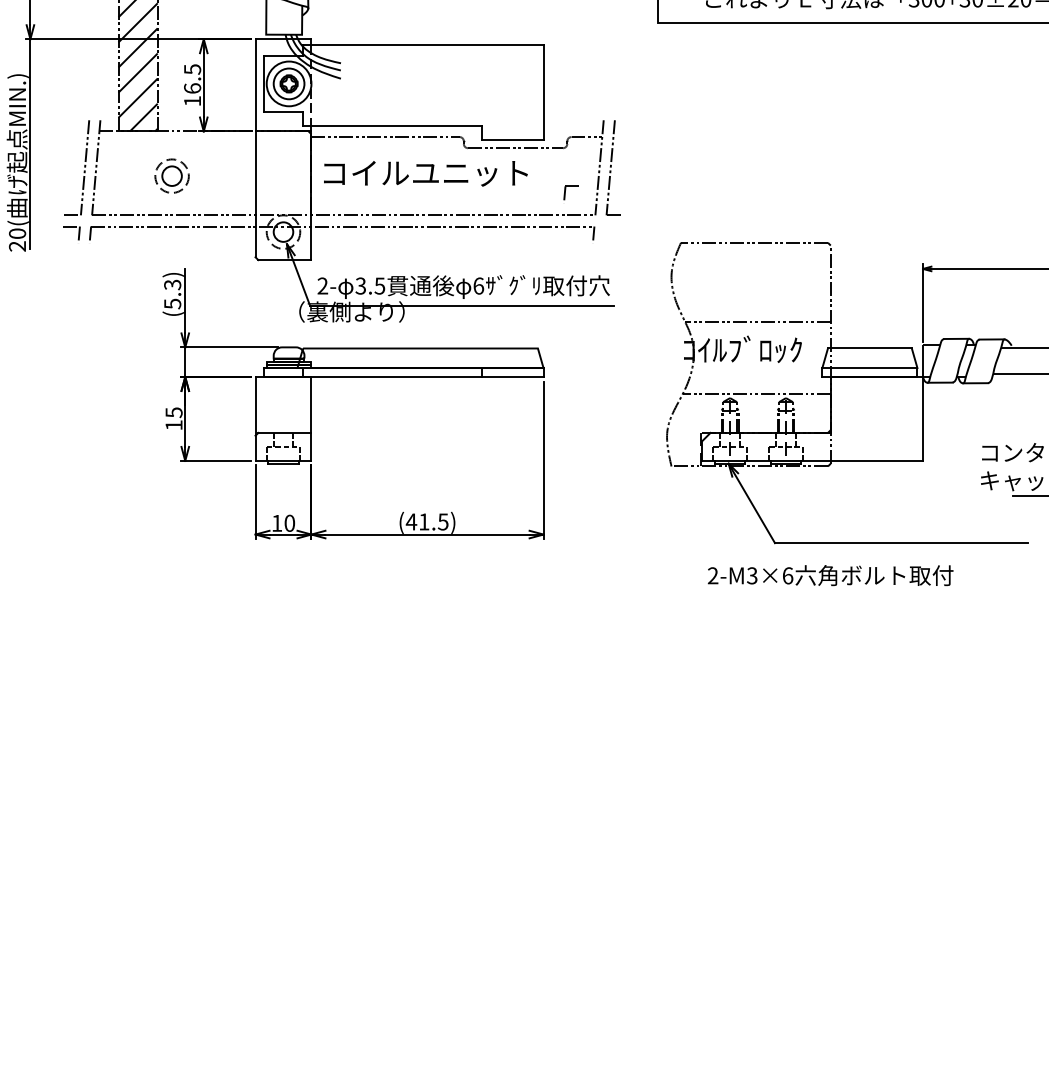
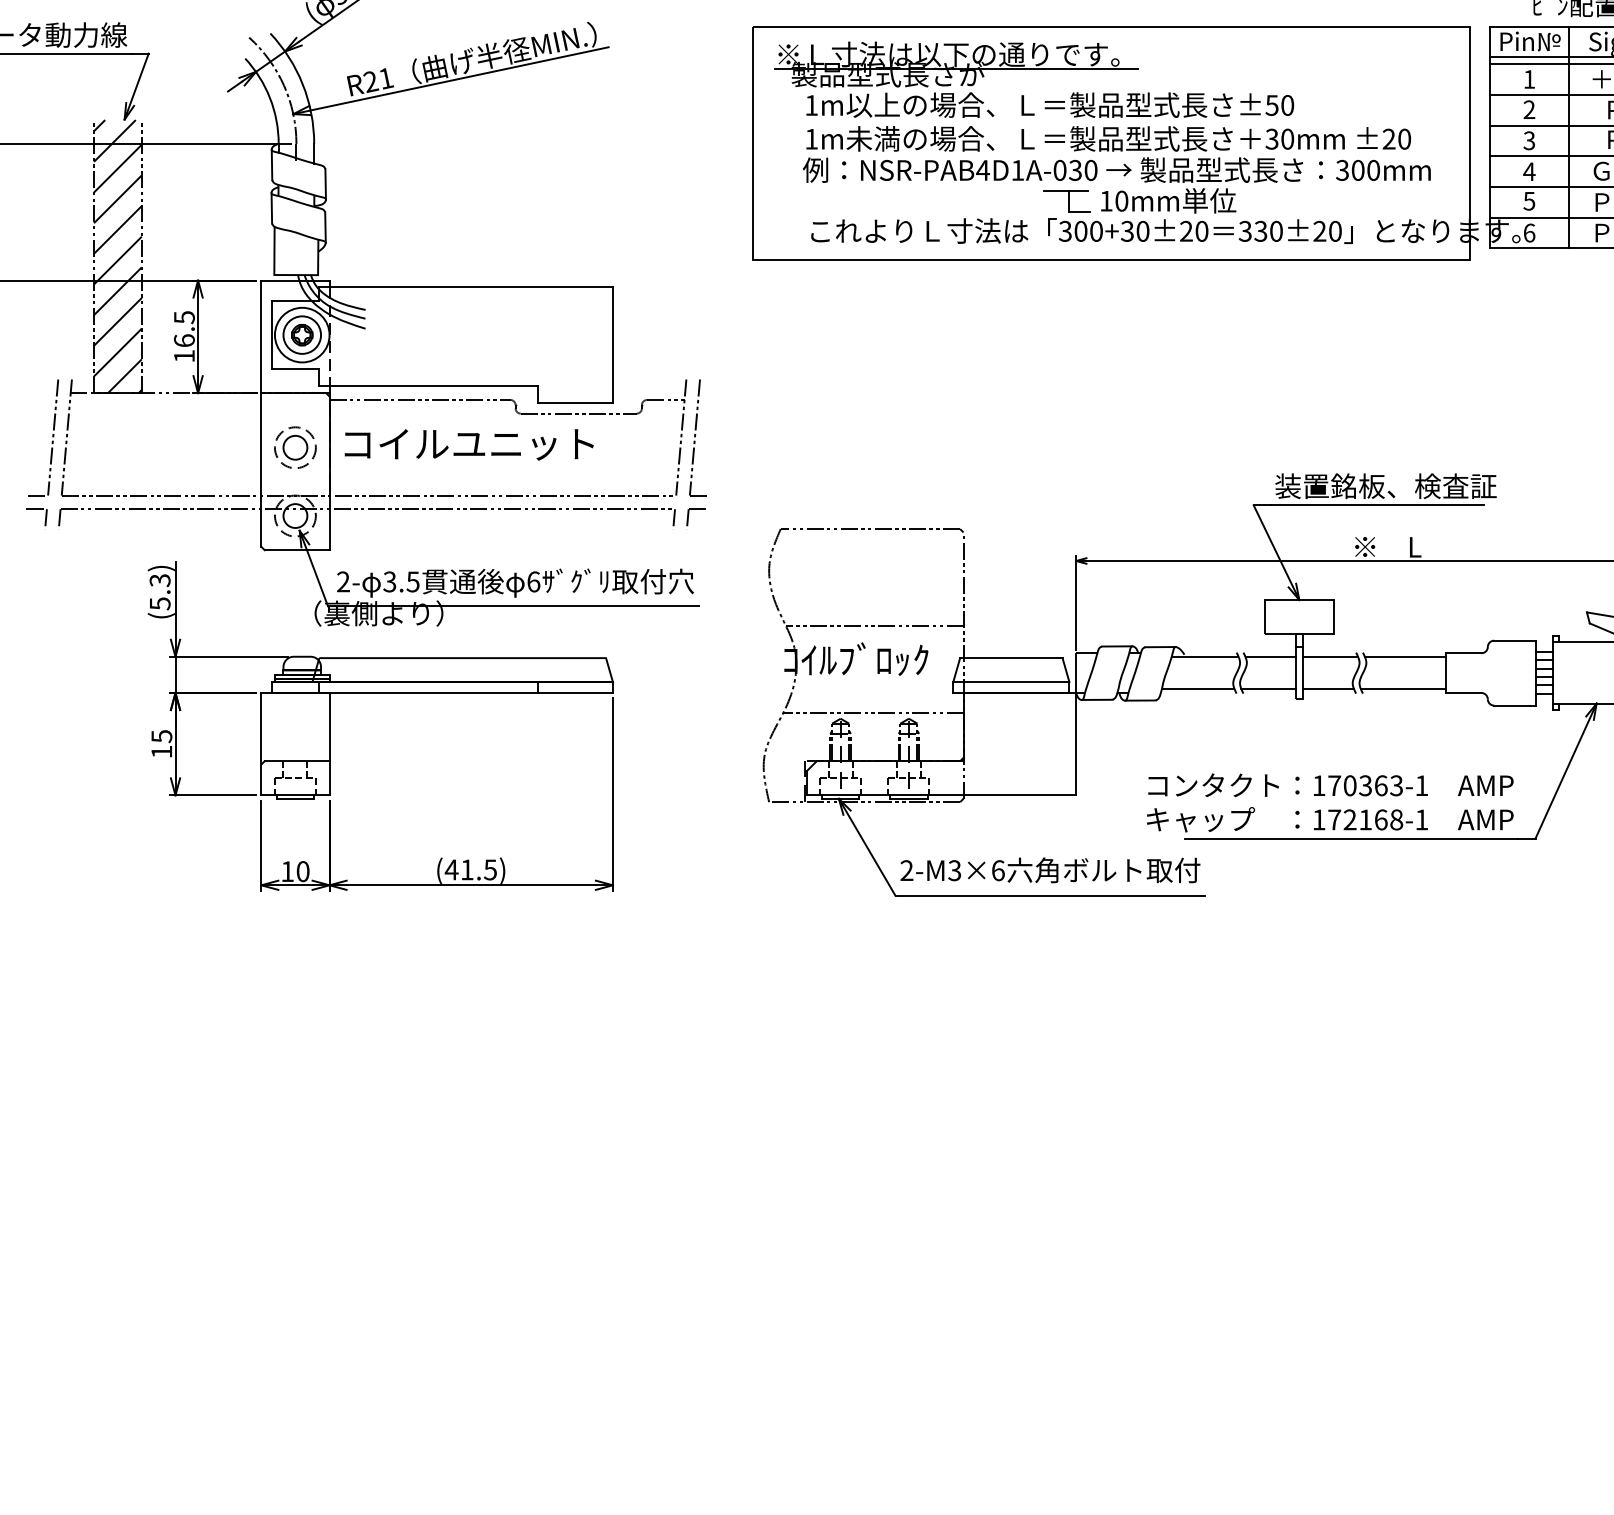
part: (172, 175) -> (295, 447), moved
part: (566, 190) -> (689, 514), moved
text: (830, 575) -> (1050, 870), moved

